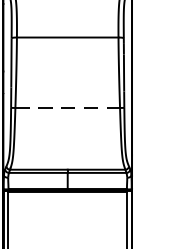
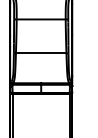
line: (68, 108) -> (41, 53), dashed -> solid

